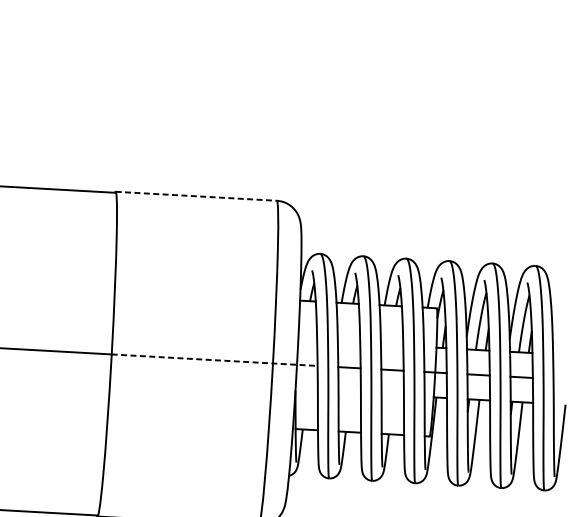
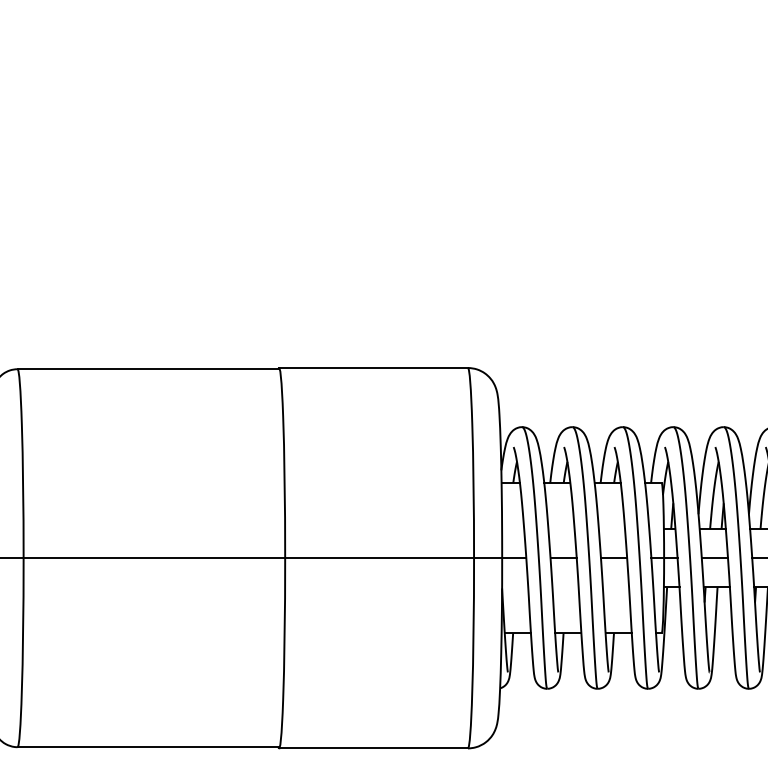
line: (197, 196) -> (374, 368), dashed -> solid
line: (214, 360) -> (405, 558), dashed -> solid

